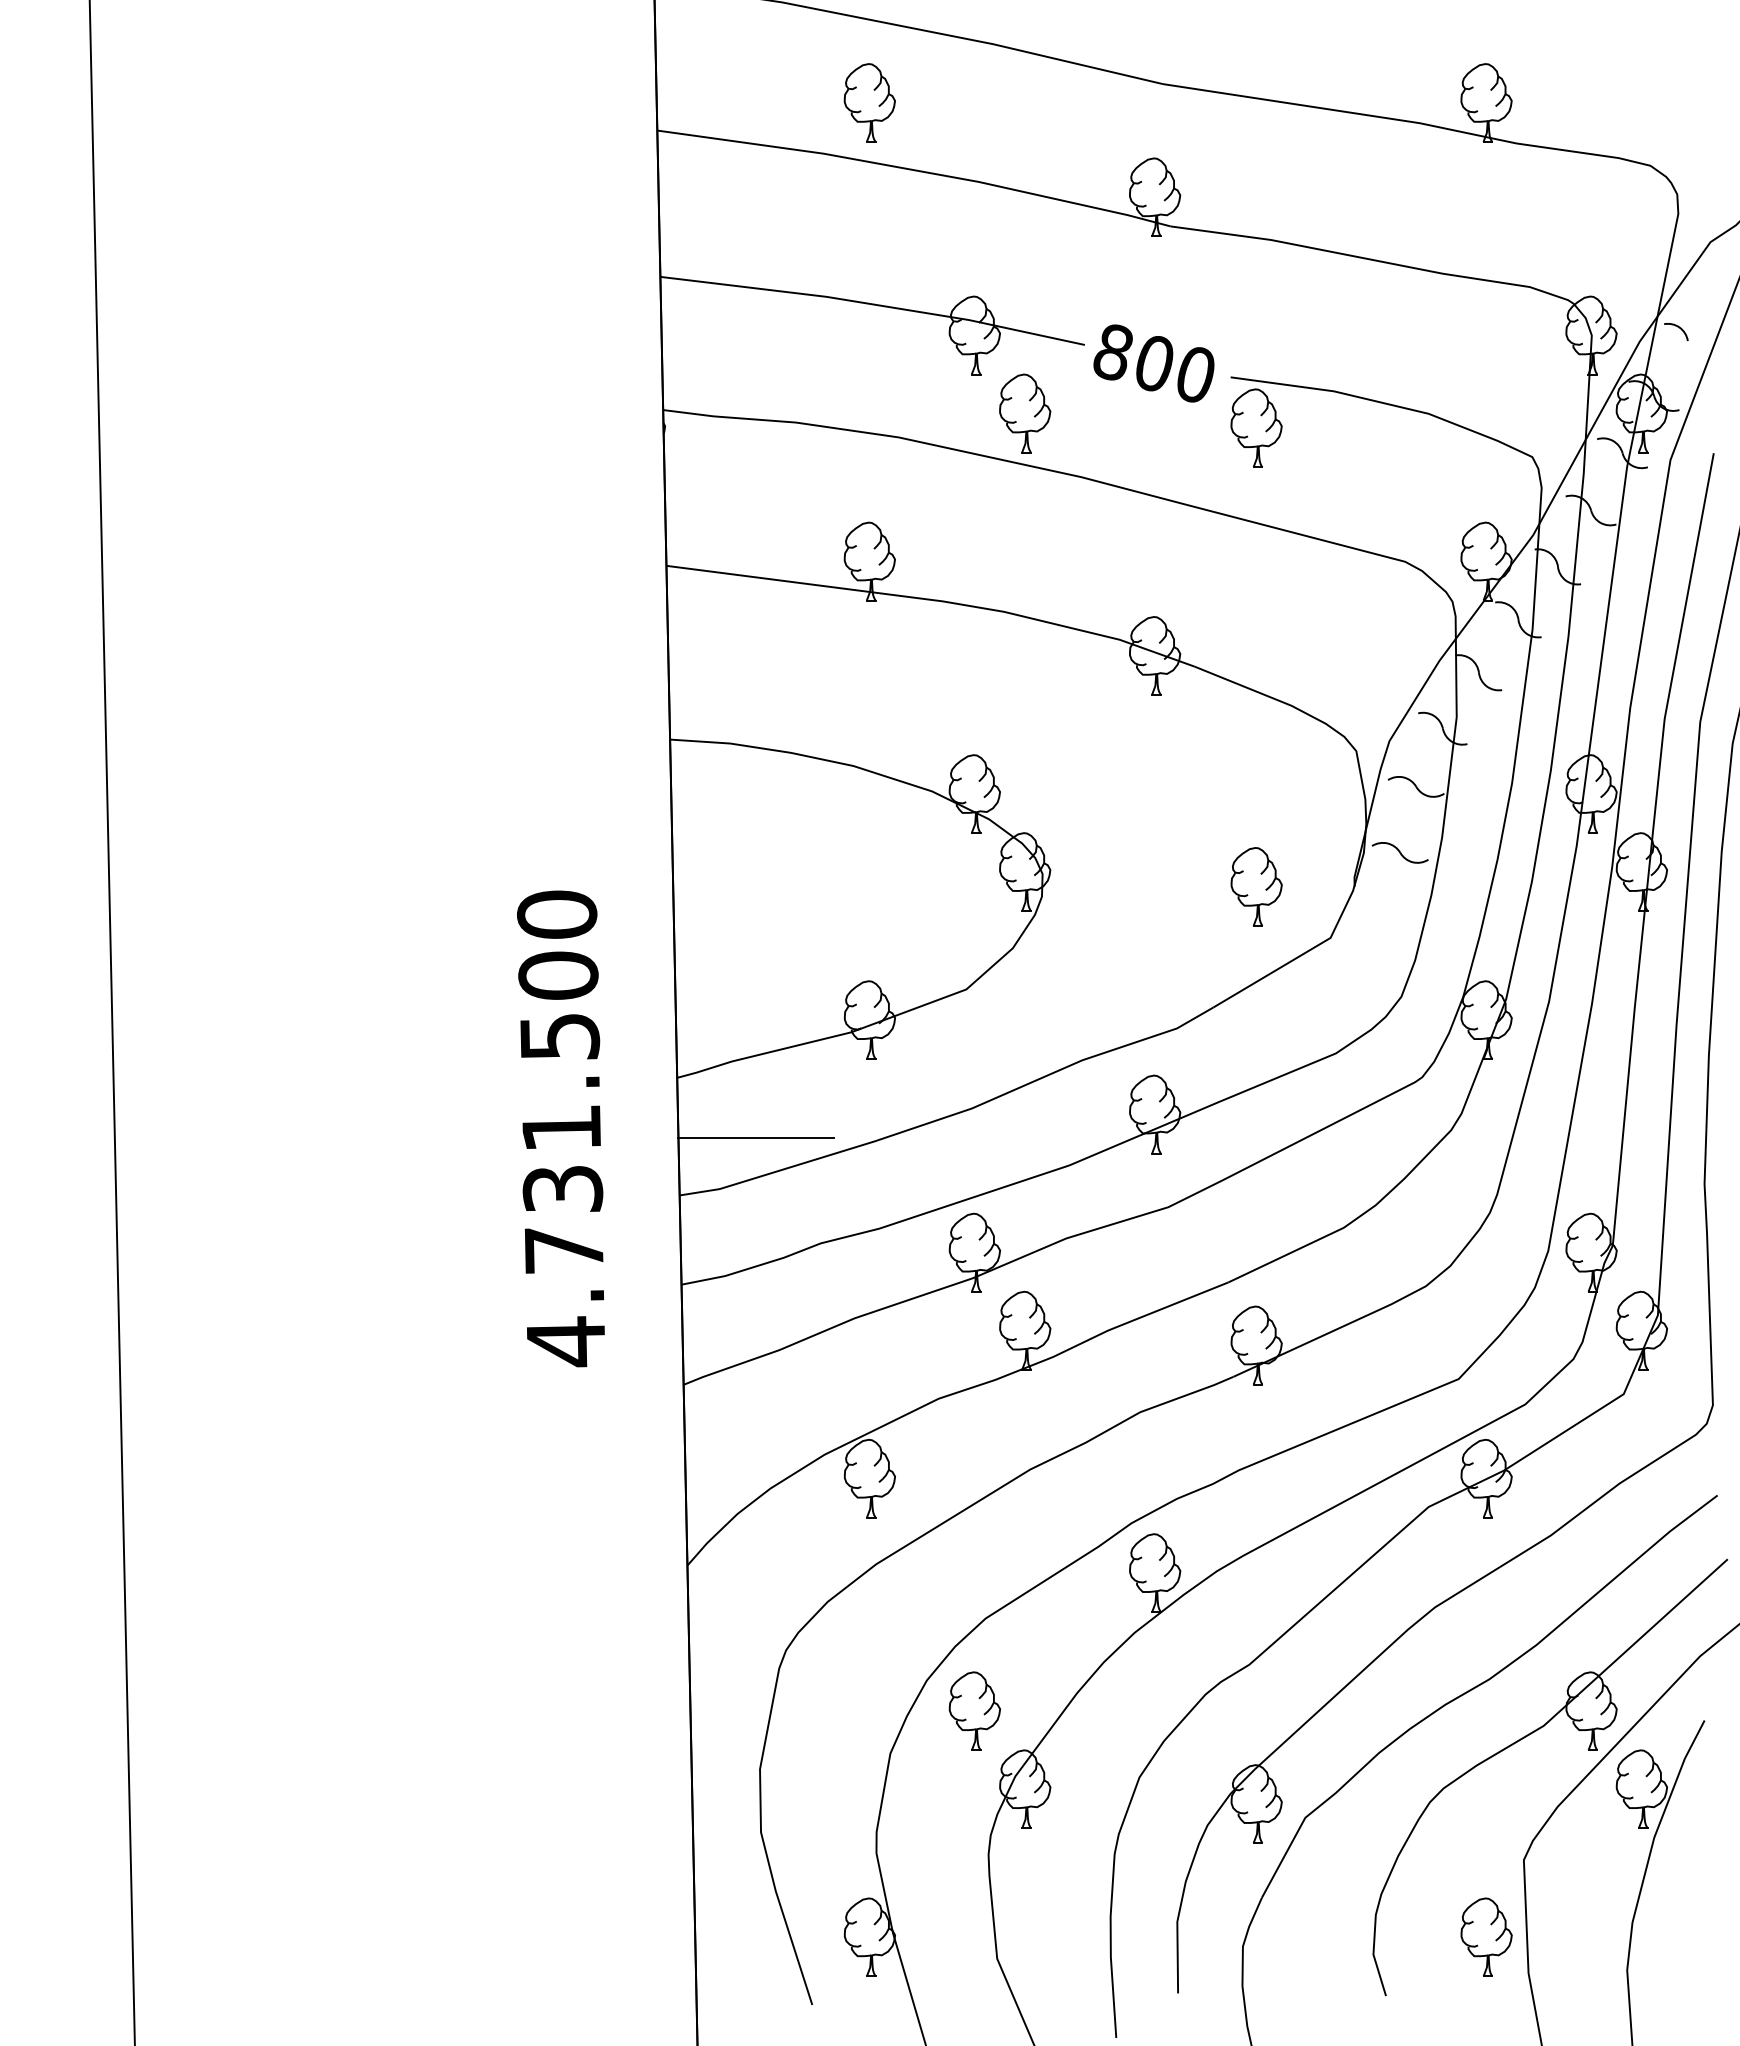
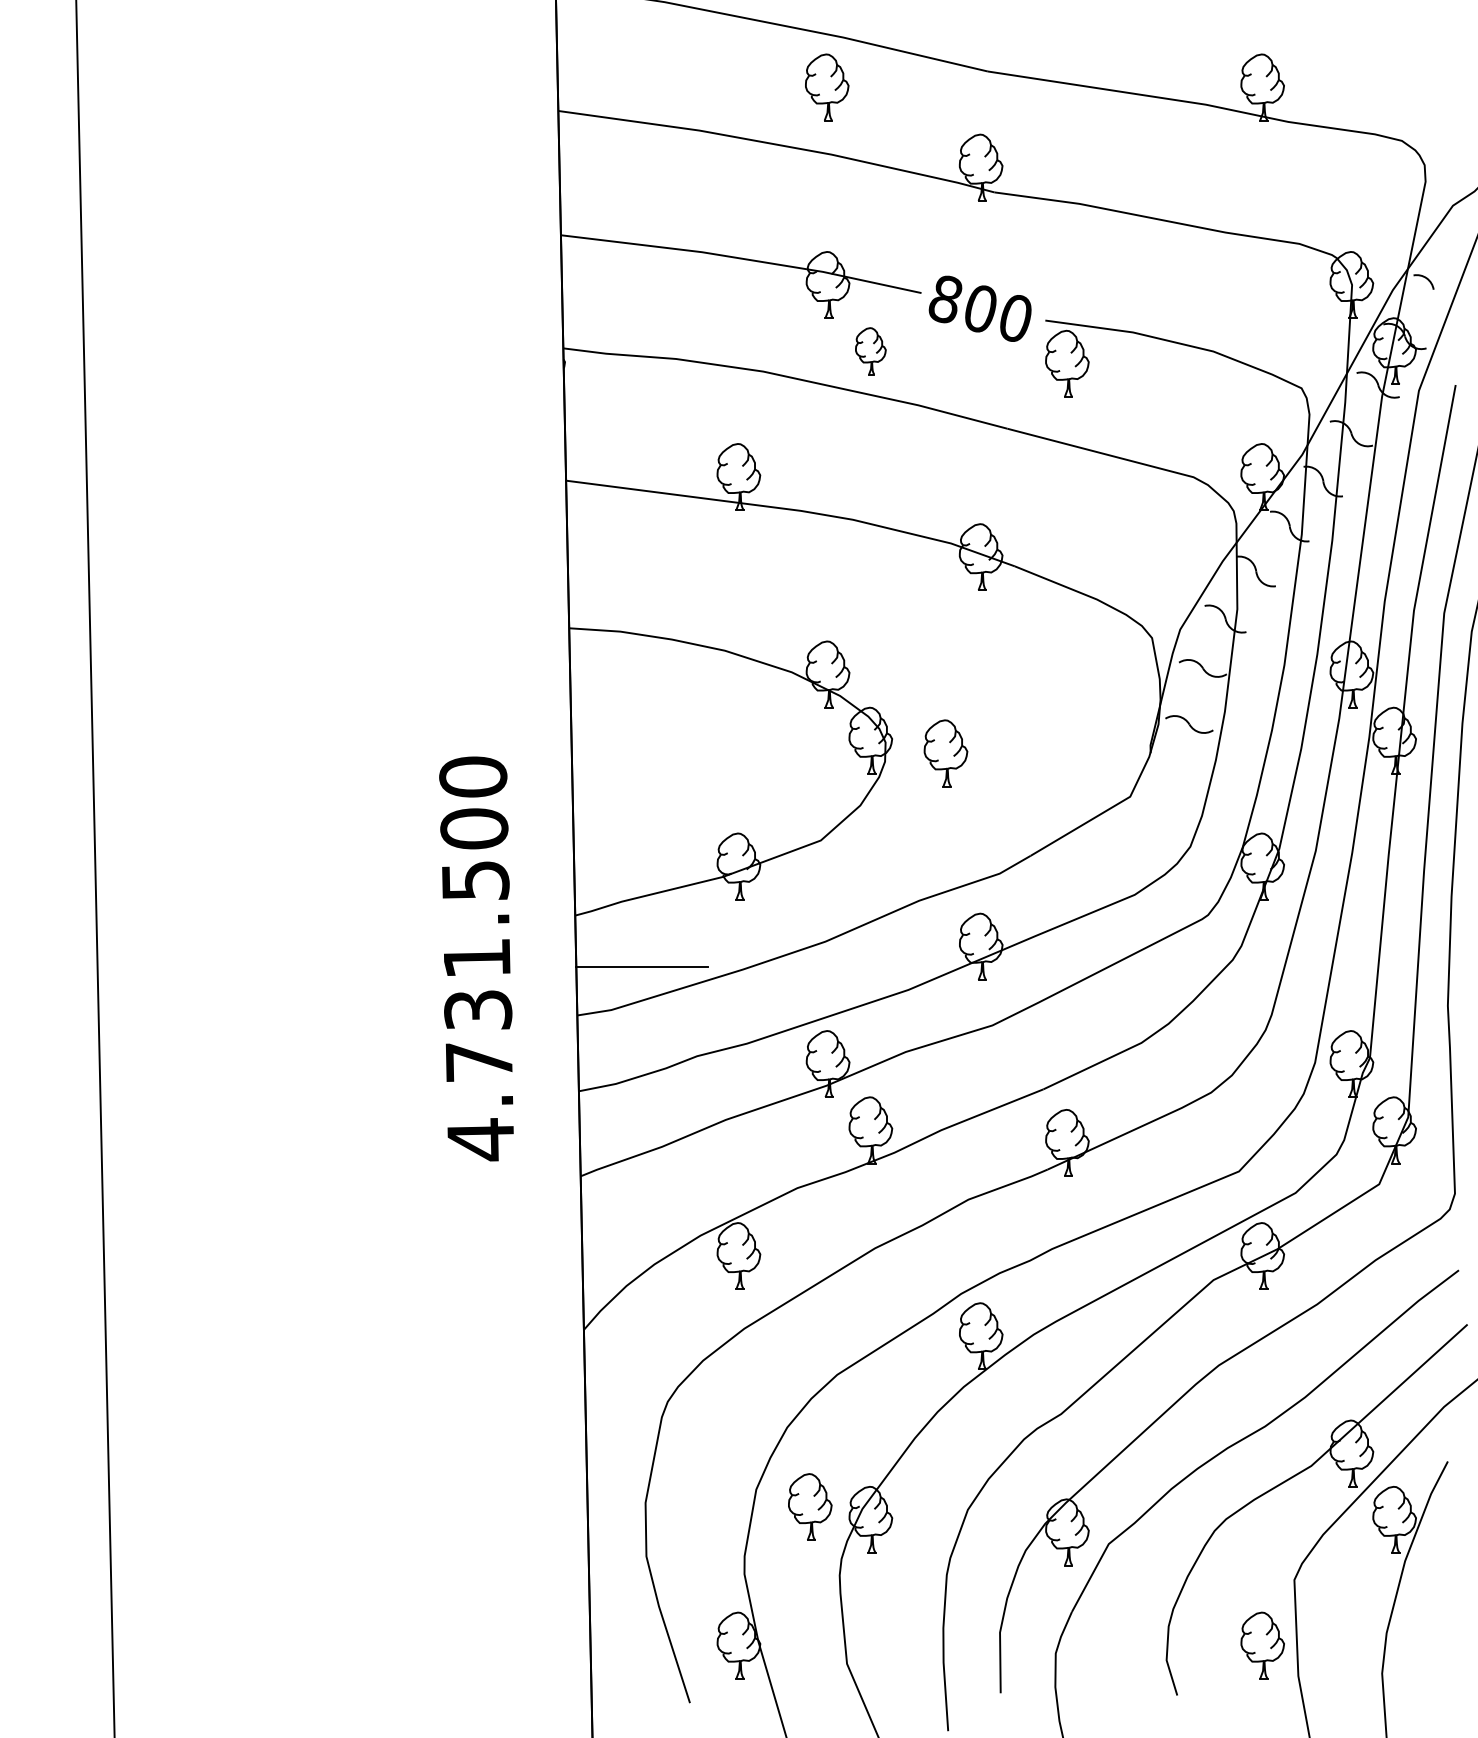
part: (869, 102) -> (826, 87), moved
part: (1025, 413) -> (871, 351), size x0.7
part: (1256, 886) -> (945, 753), moved
part: (974, 1710) -> (809, 1506), moved

